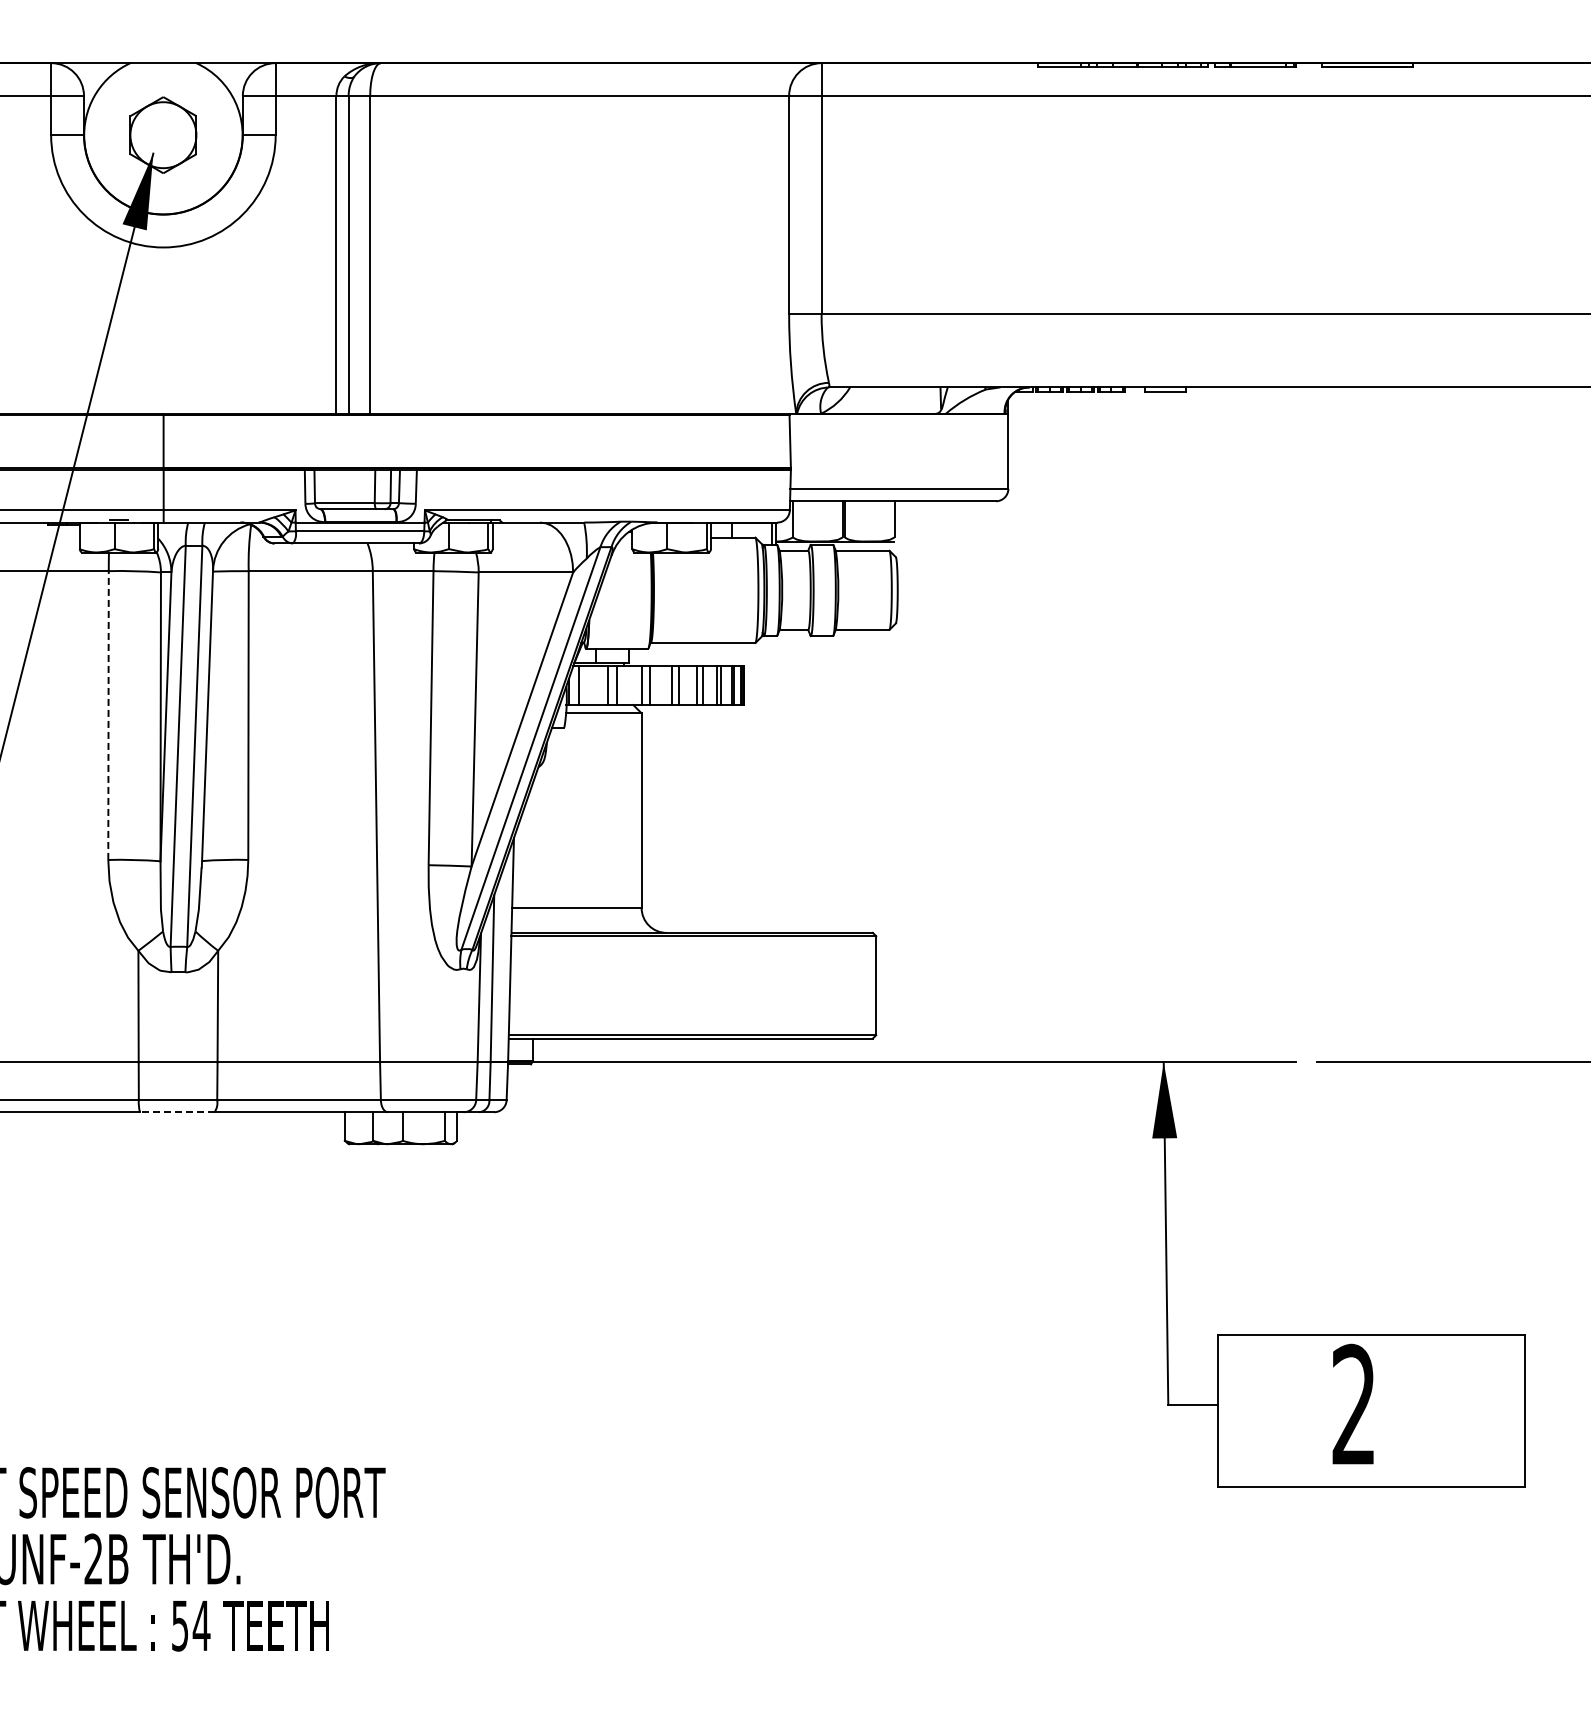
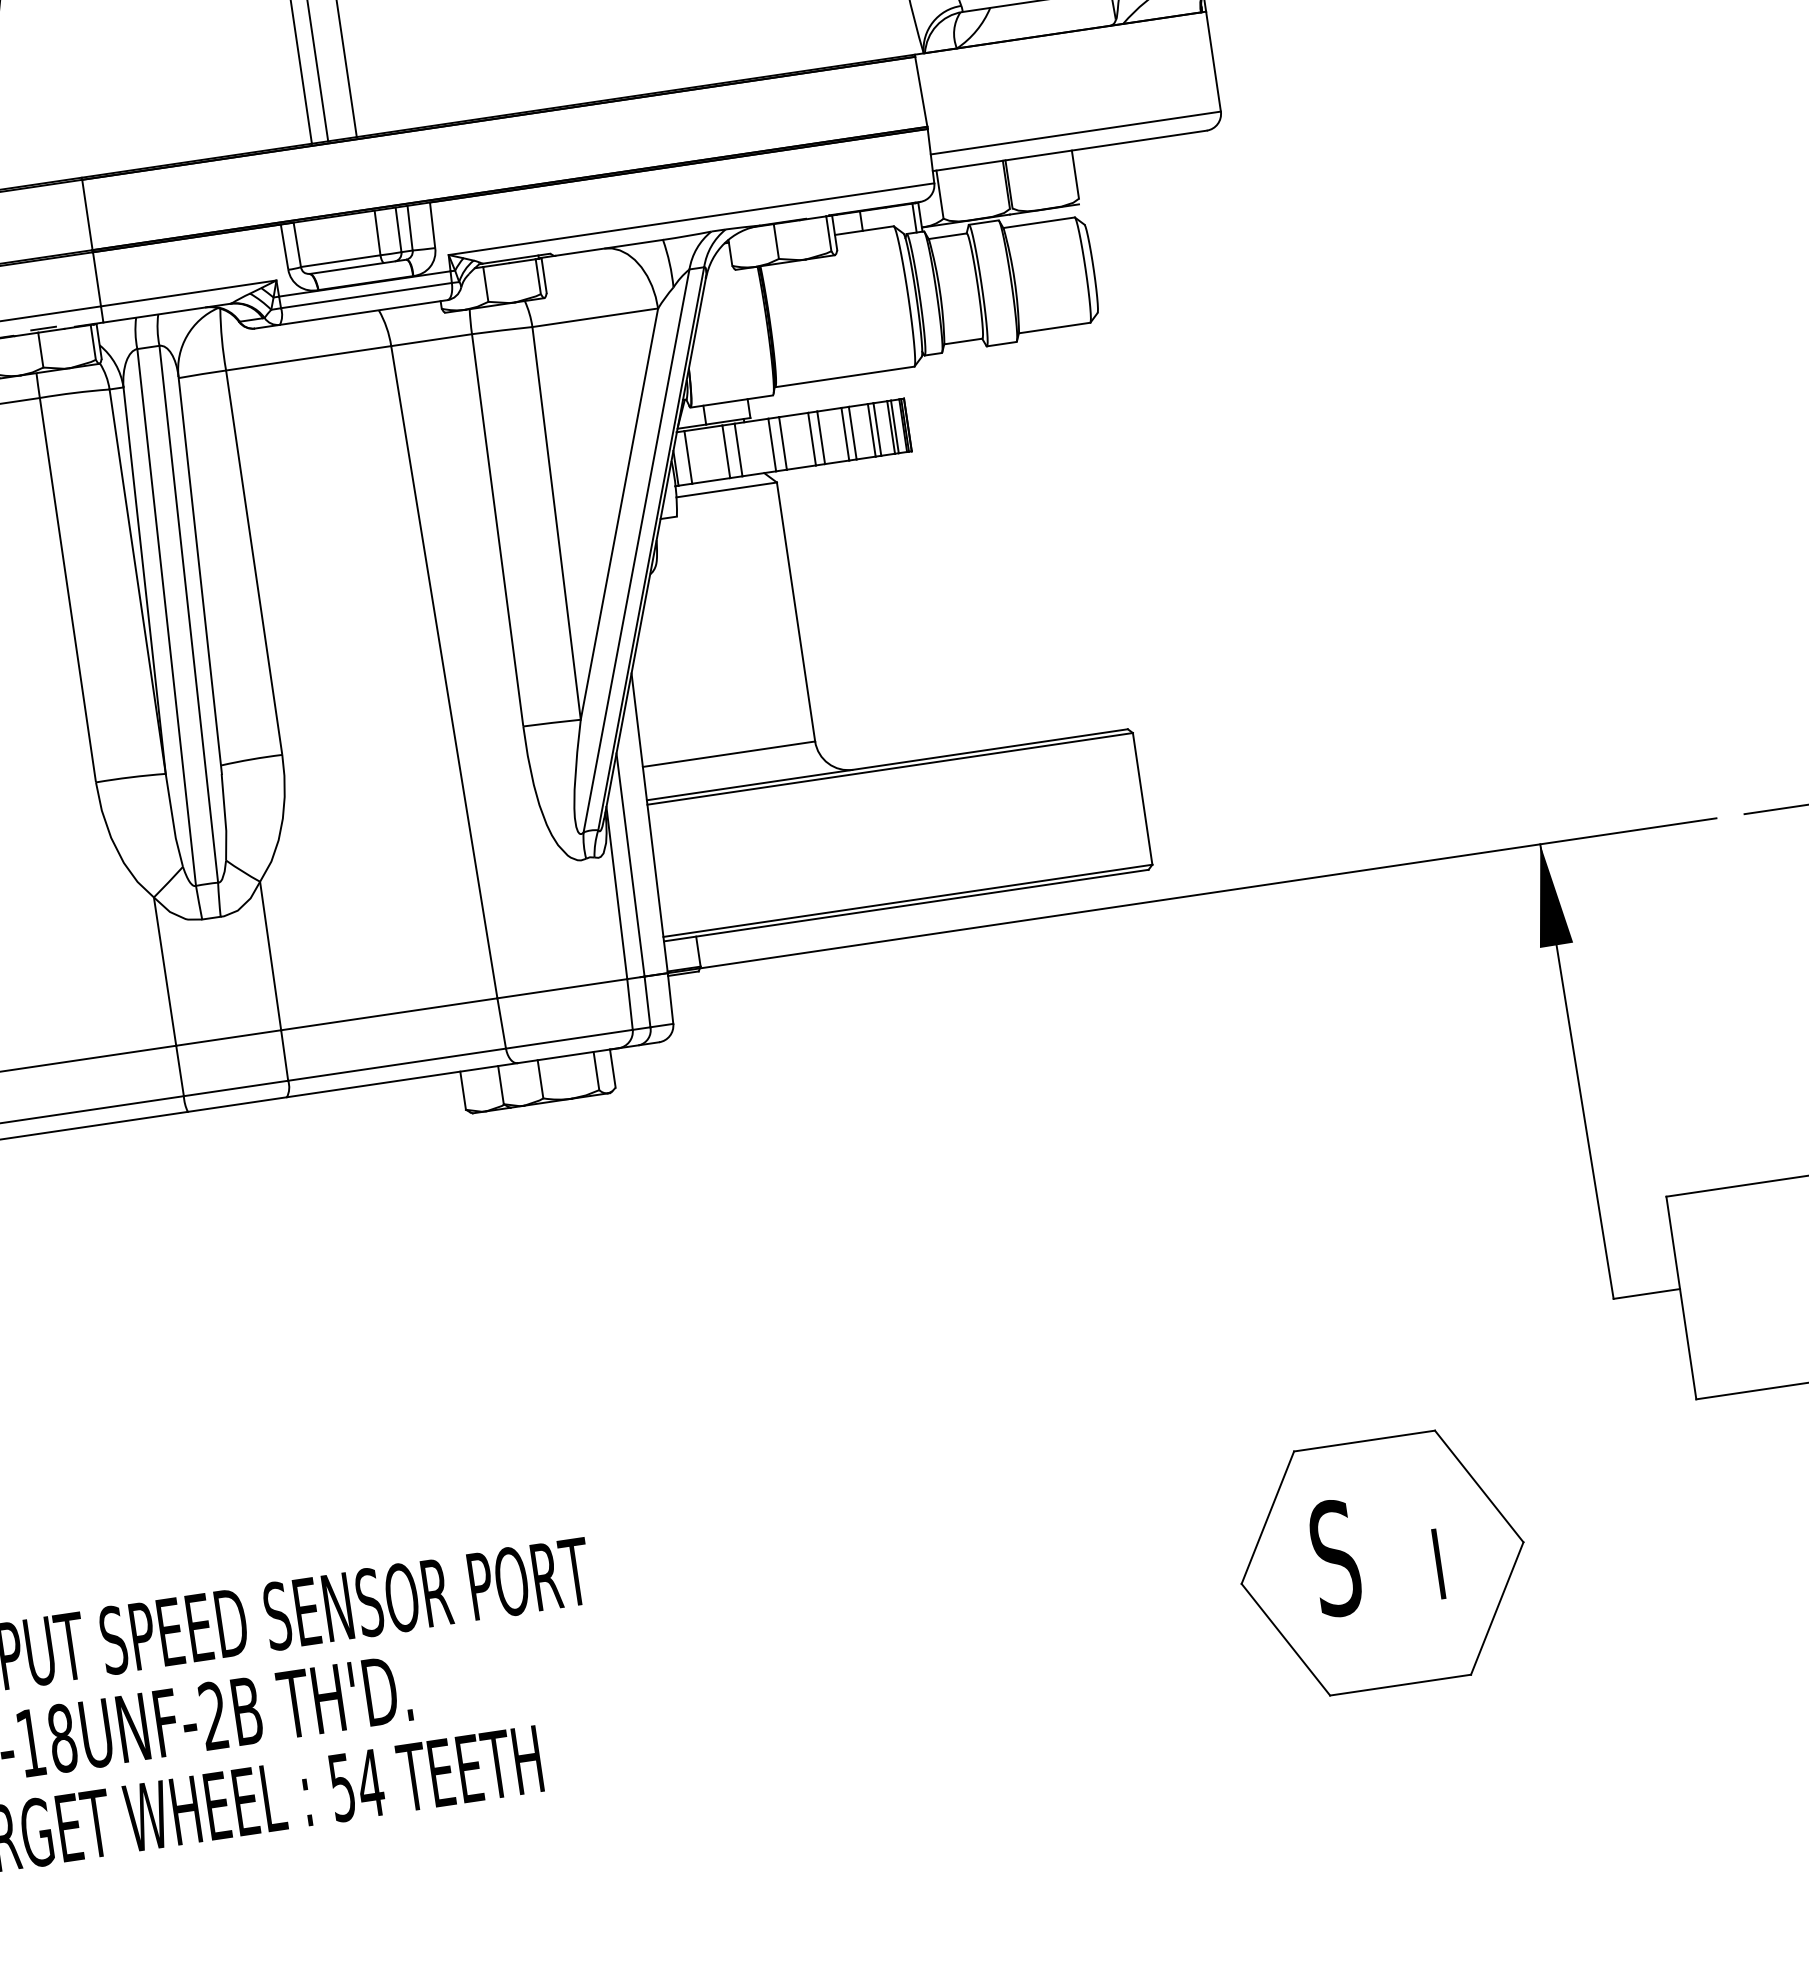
line: (108, 715) -> (67, 590), dashed -> solid
line: (176, 1112) -> (236, 1105), dashed -> solid
part: (969, 1573) -> (1382, 1562), added

